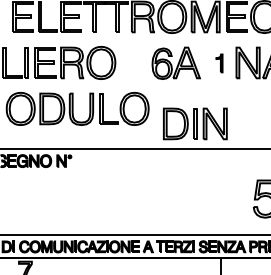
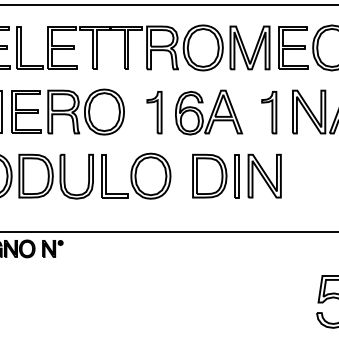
part: (137, 63) -> (154, 112), added
part: (219, 63) -> (269, 112), size x1.67
part: (195, 123) -> (237, 175), moved

